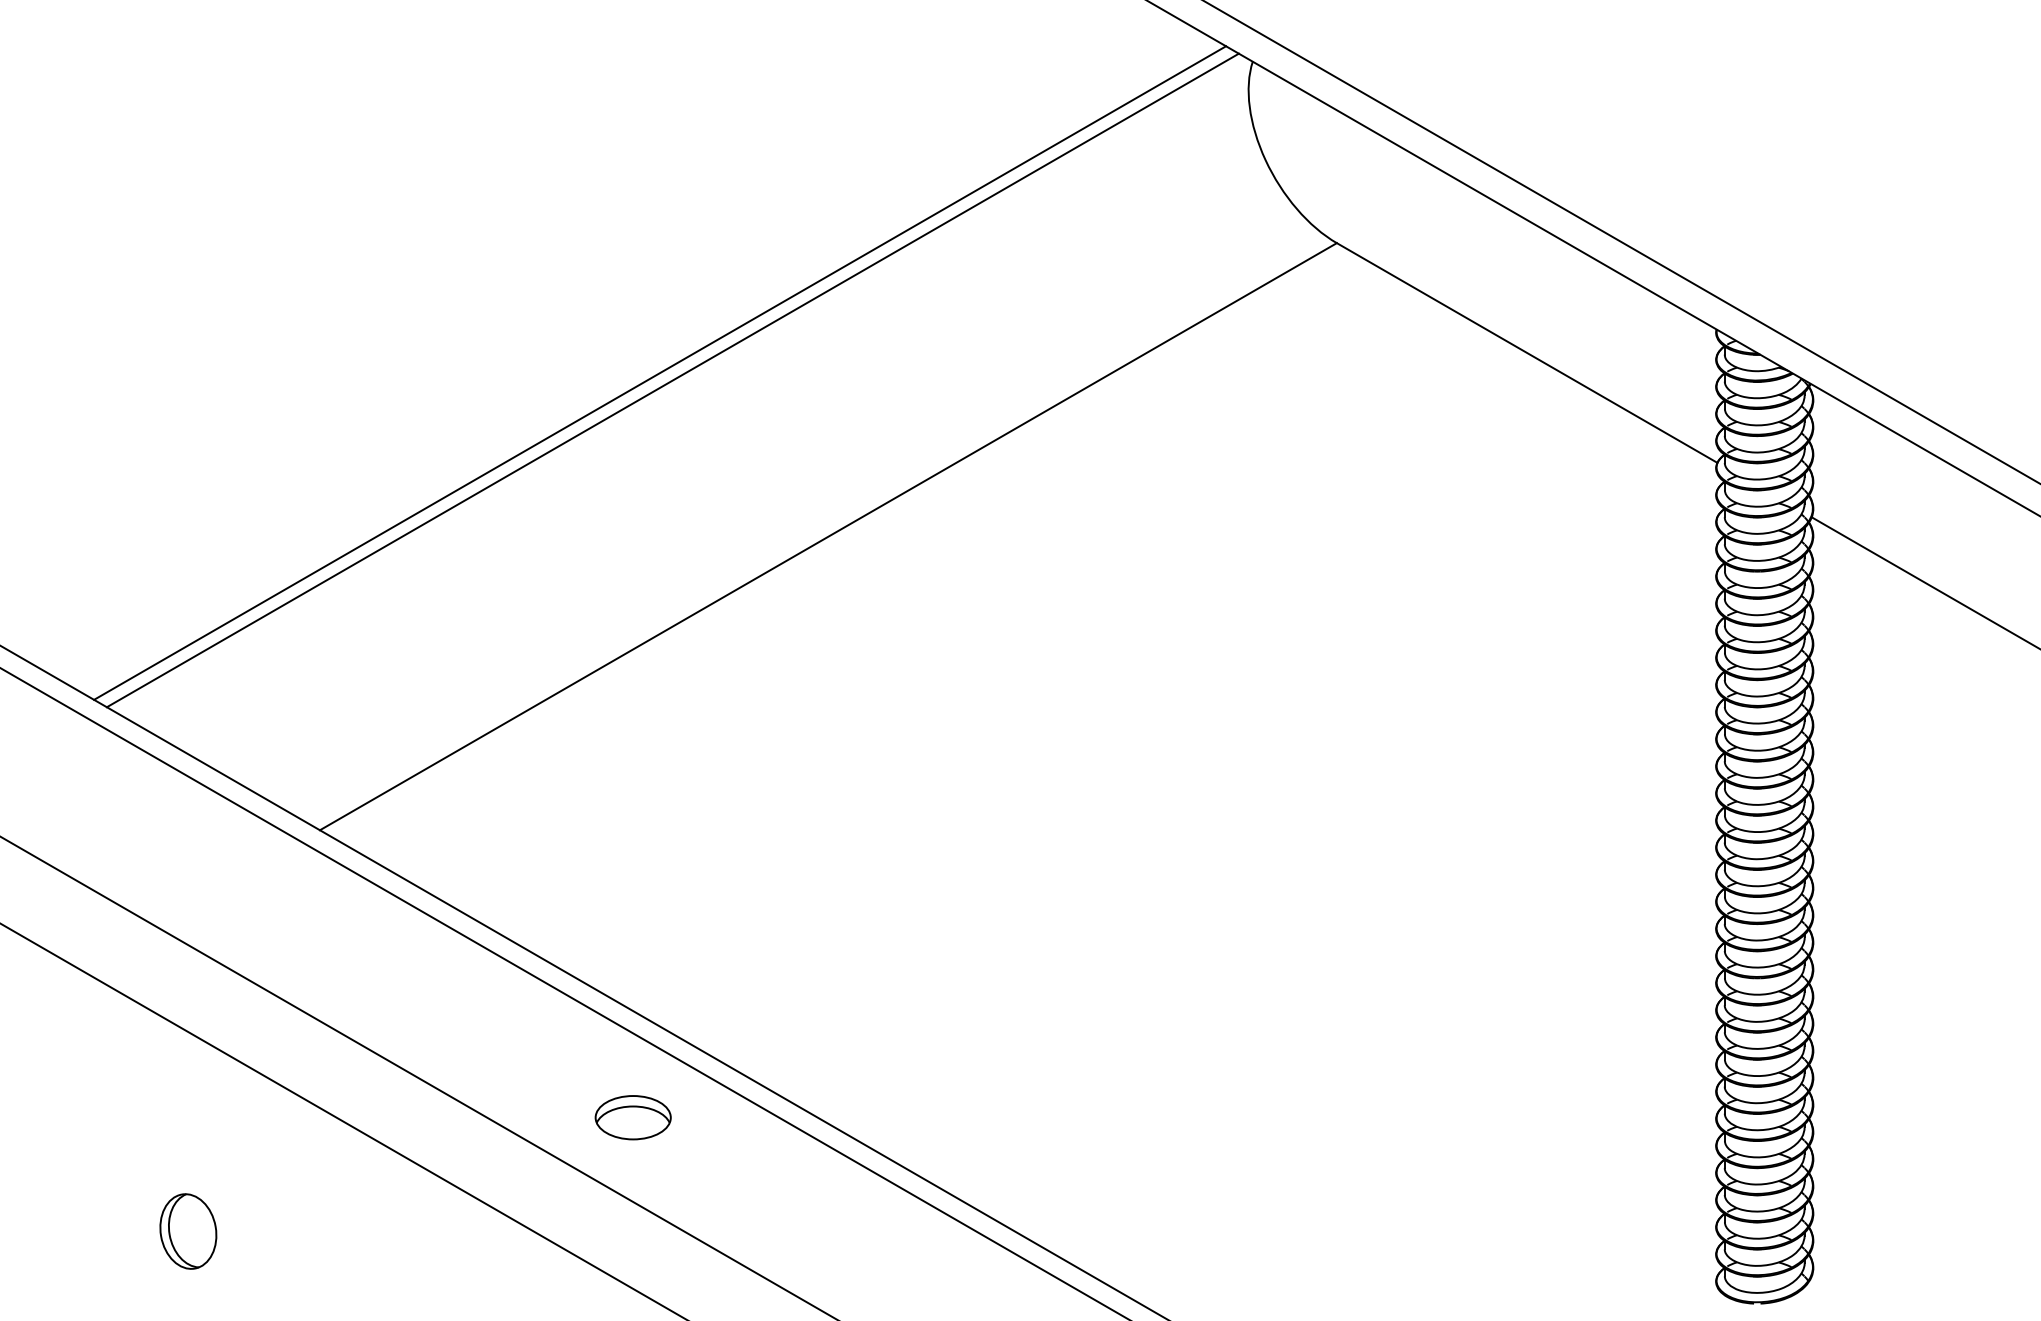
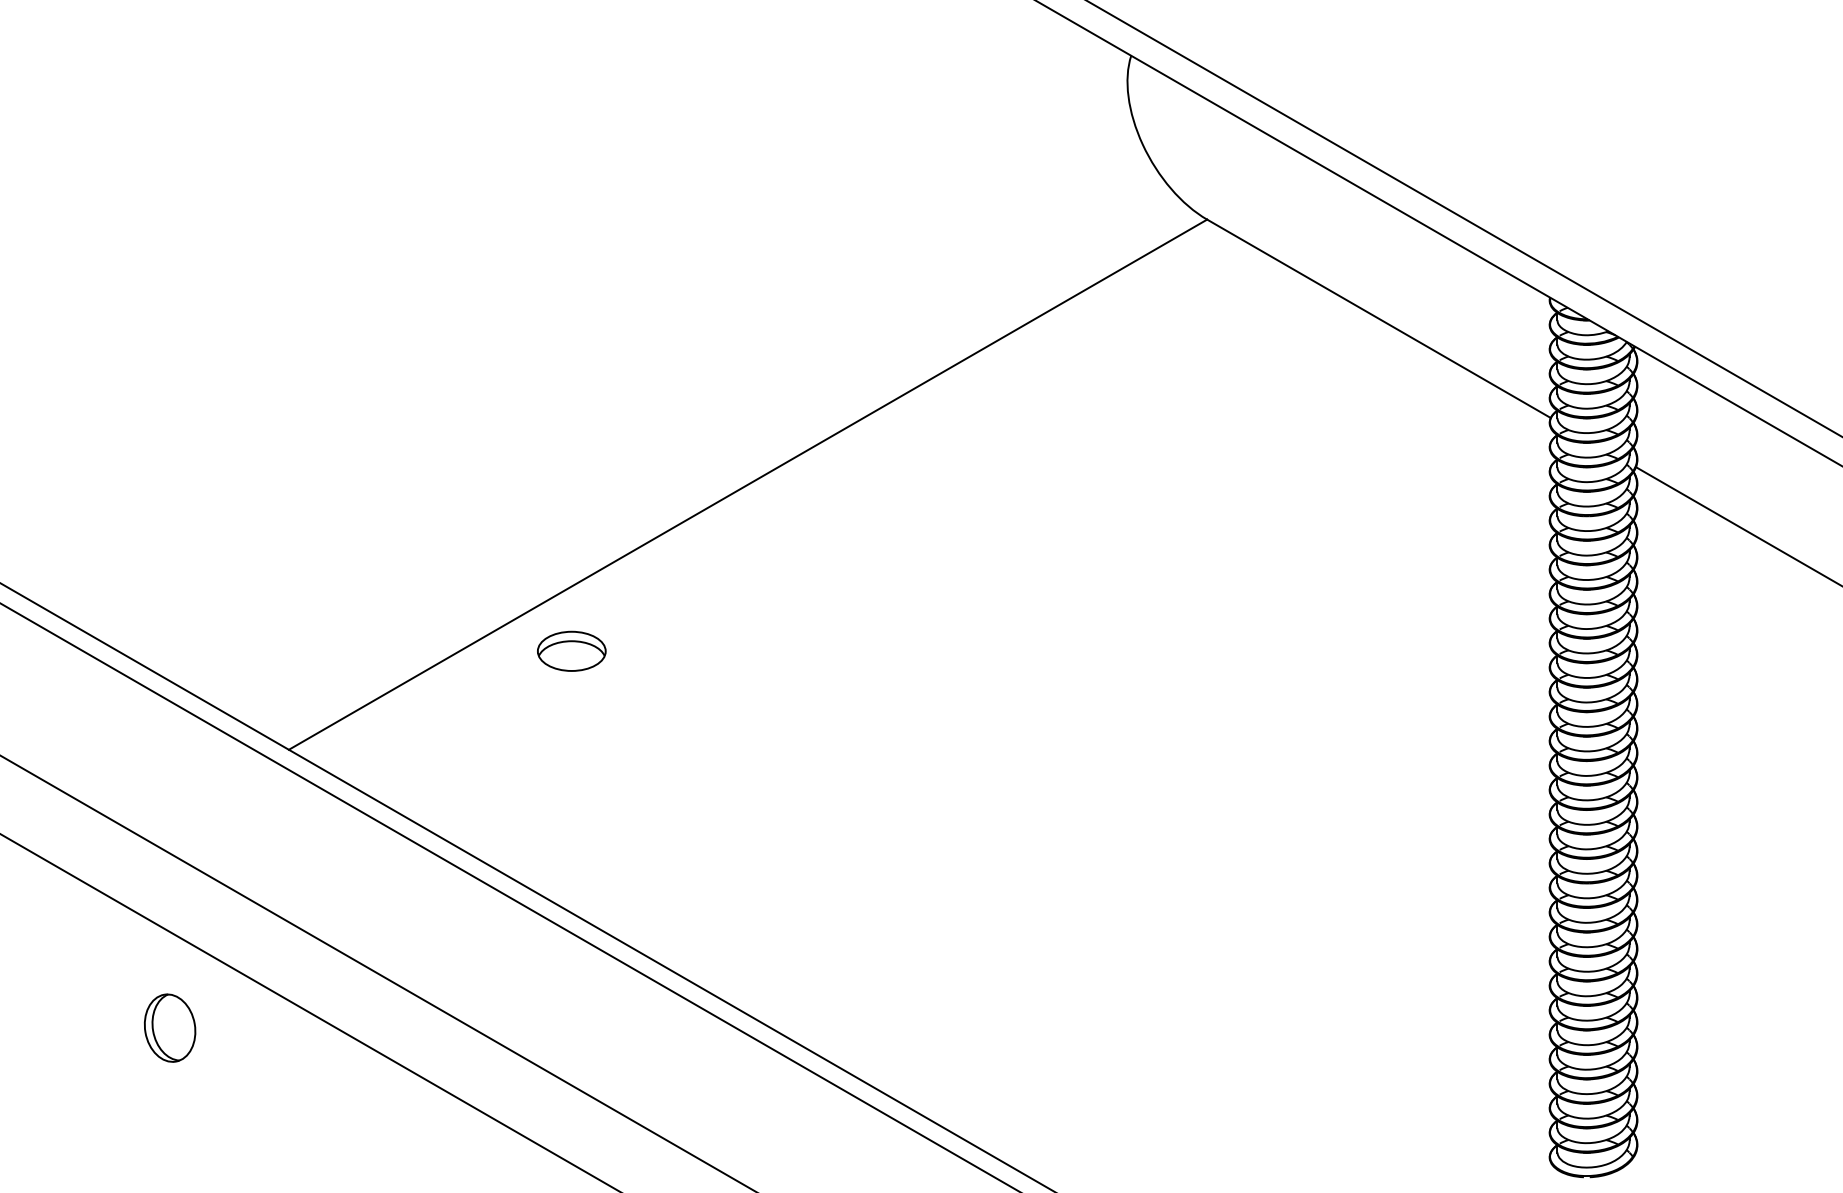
line: (659, 372) -> (595, 336), removed
line: (672, 380) -> (607, 343), removed
part: (632, 1116) -> (571, 650), moved
part: (188, 1230) -> (170, 1027), moved

